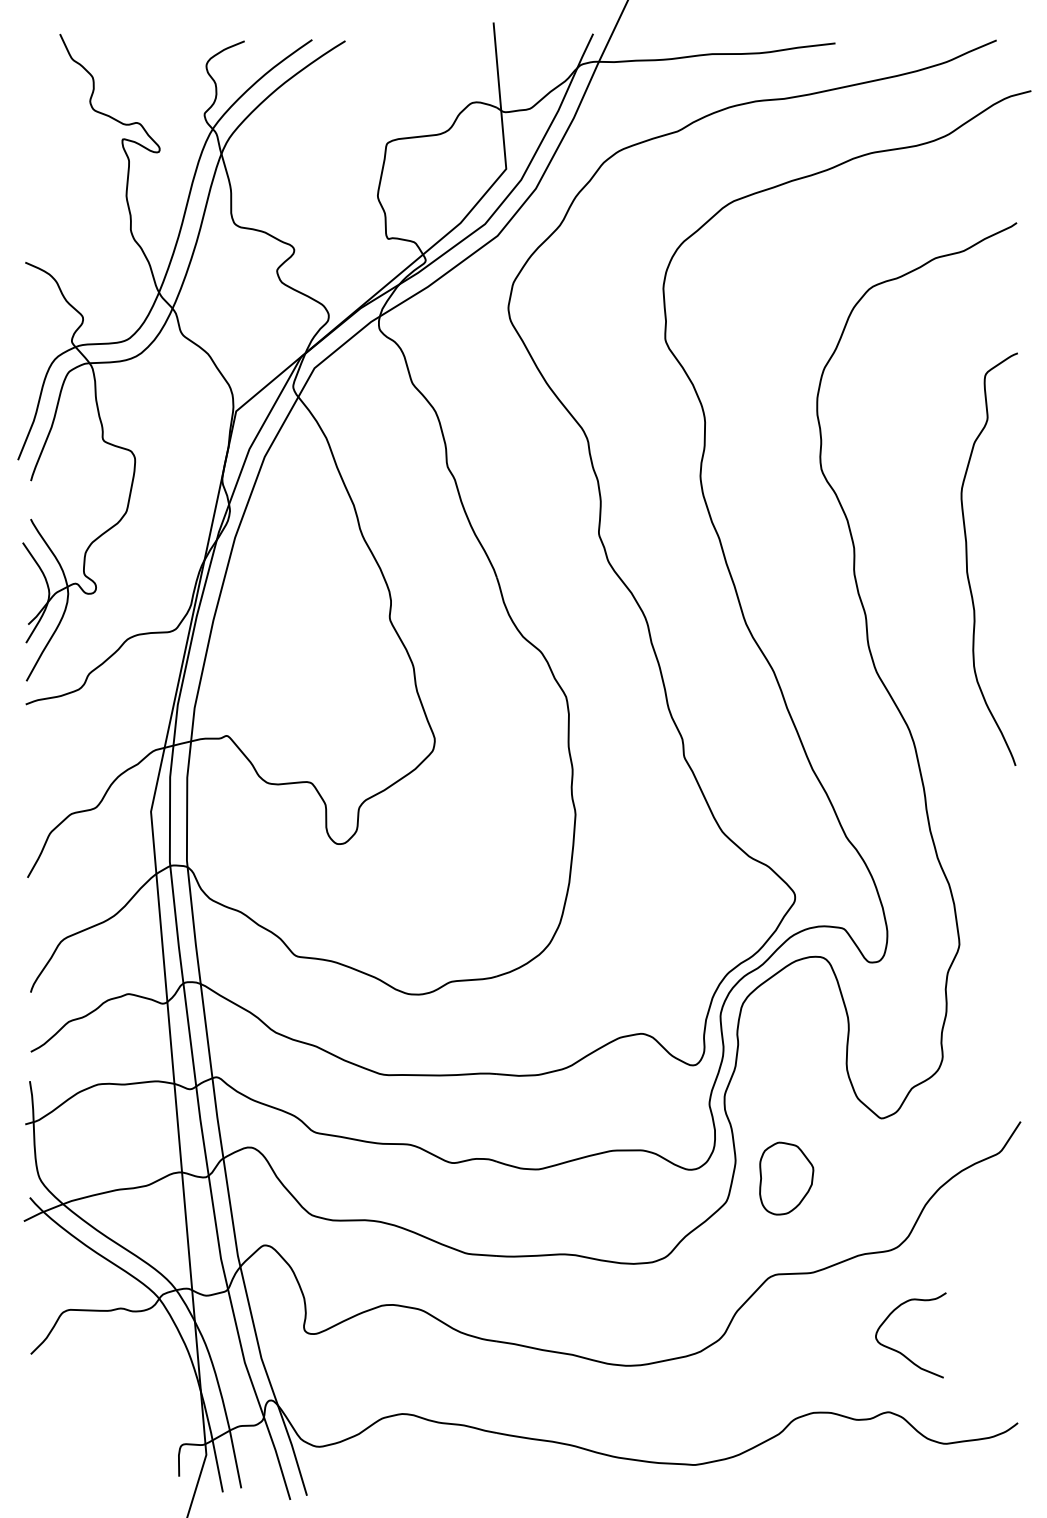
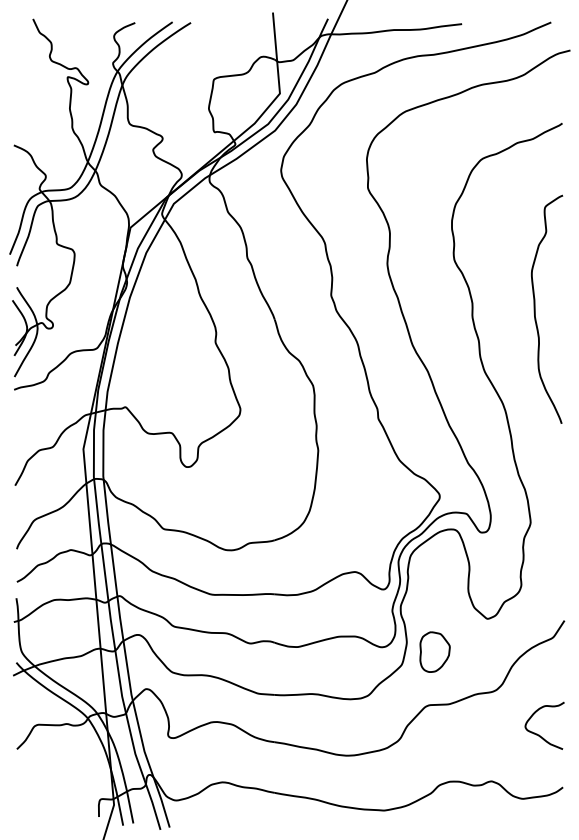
curve: (901, 1350) -> (539, 734), moved

